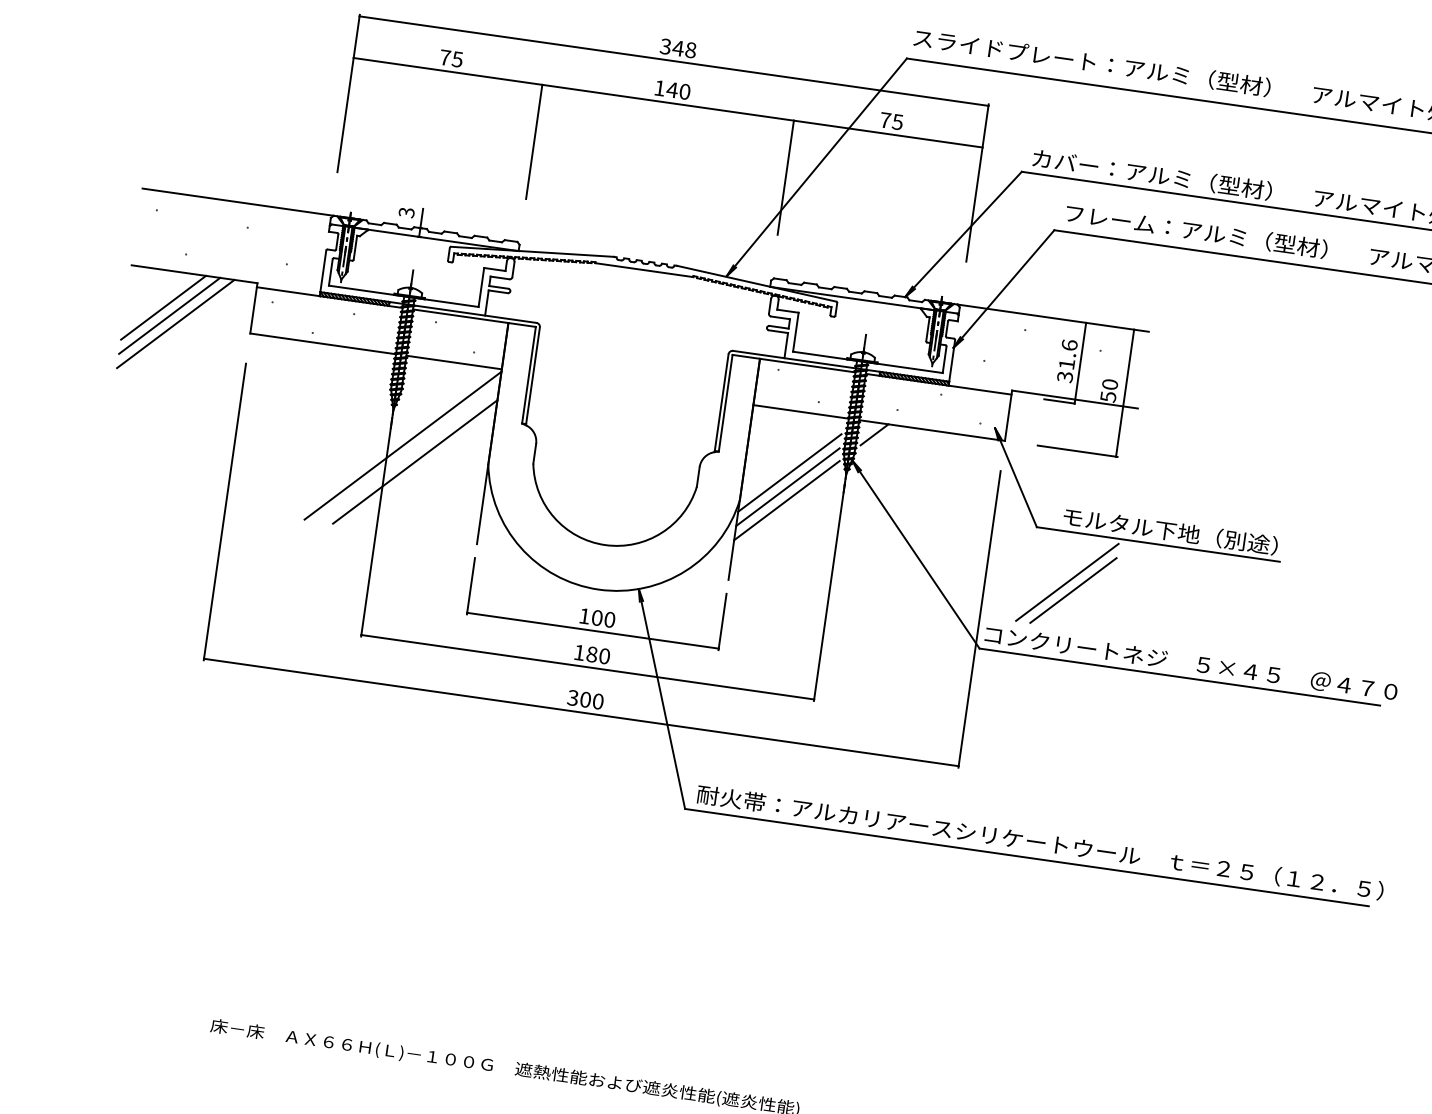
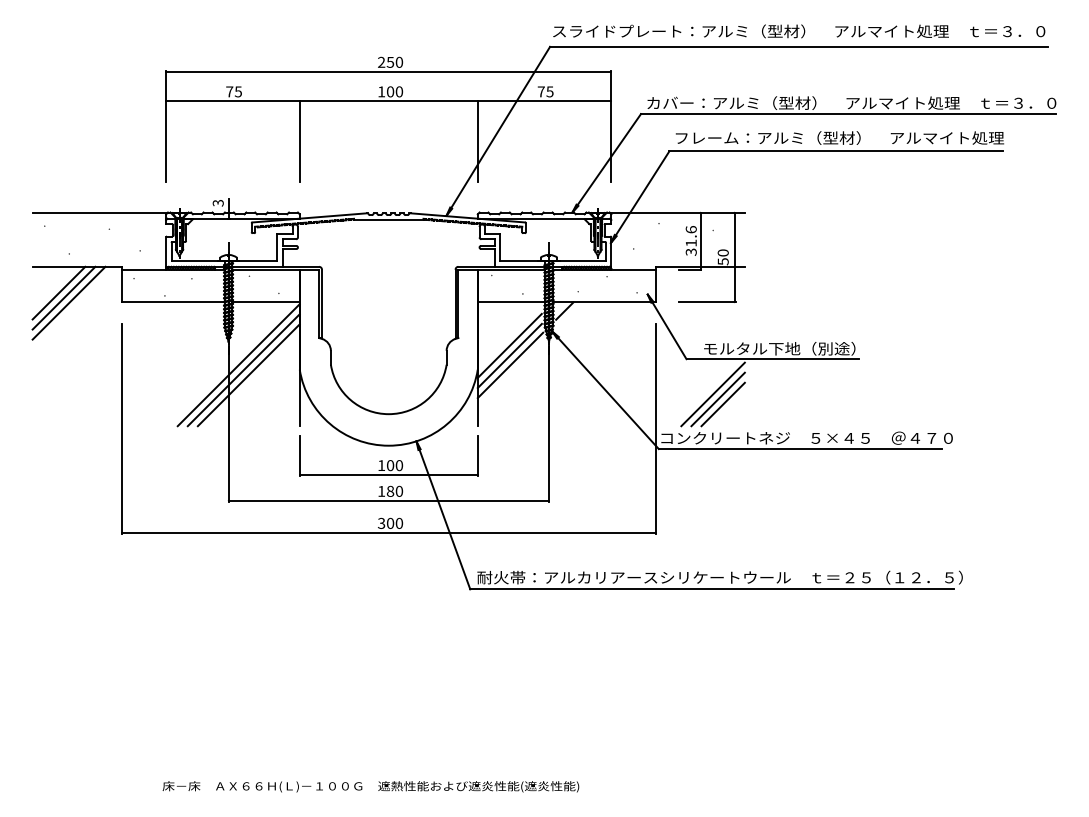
text: (678, 48) -> (390, 62), 348 -> 250
text: (672, 89) -> (390, 91), 140 -> 100
line: (408, 454) -> (243, 370), added
line: (1078, 598) -> (722, 404), added

